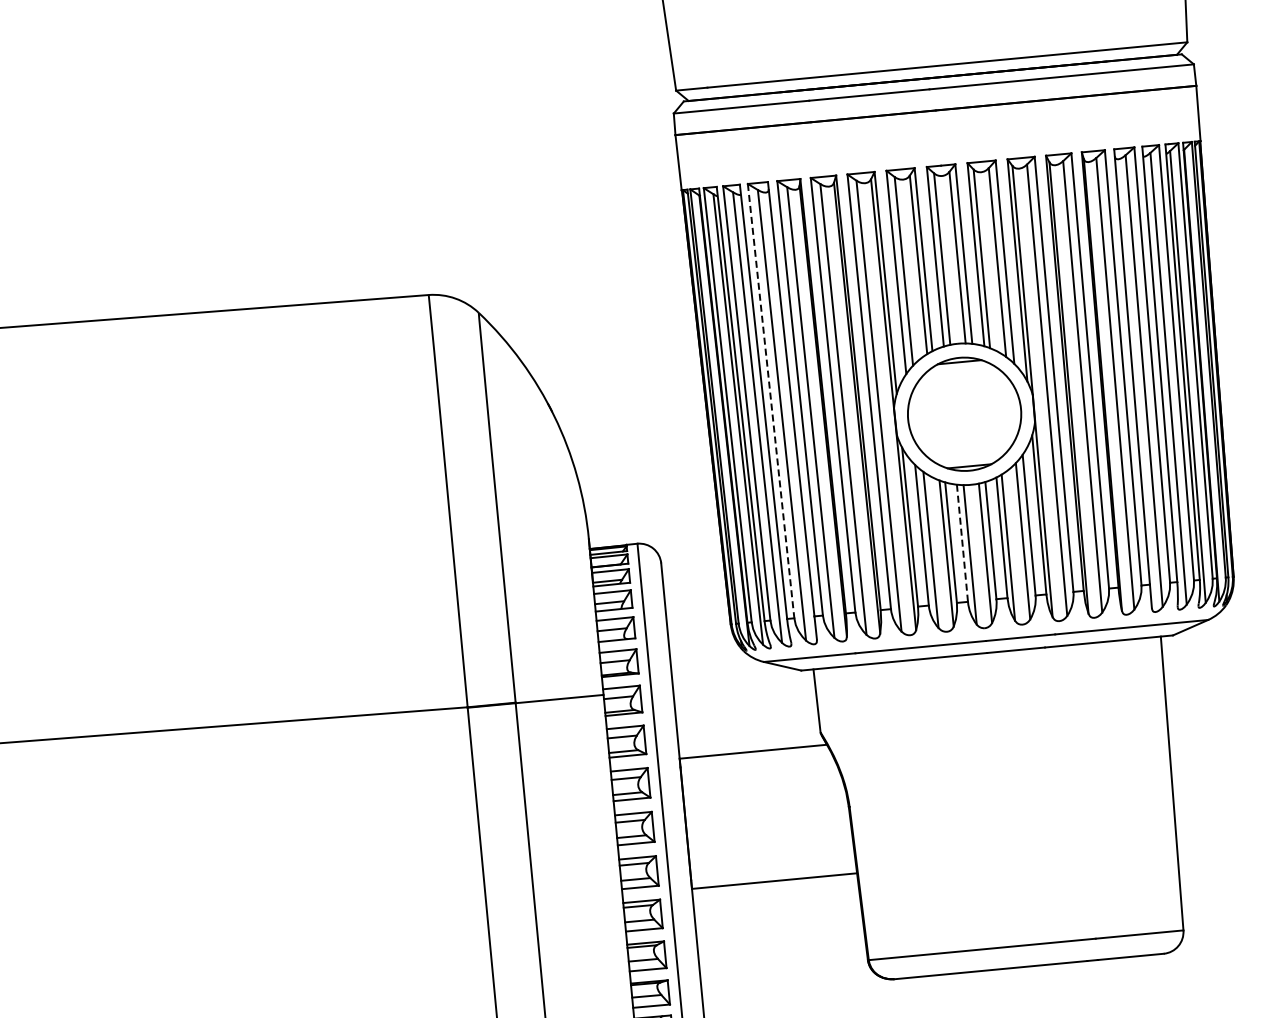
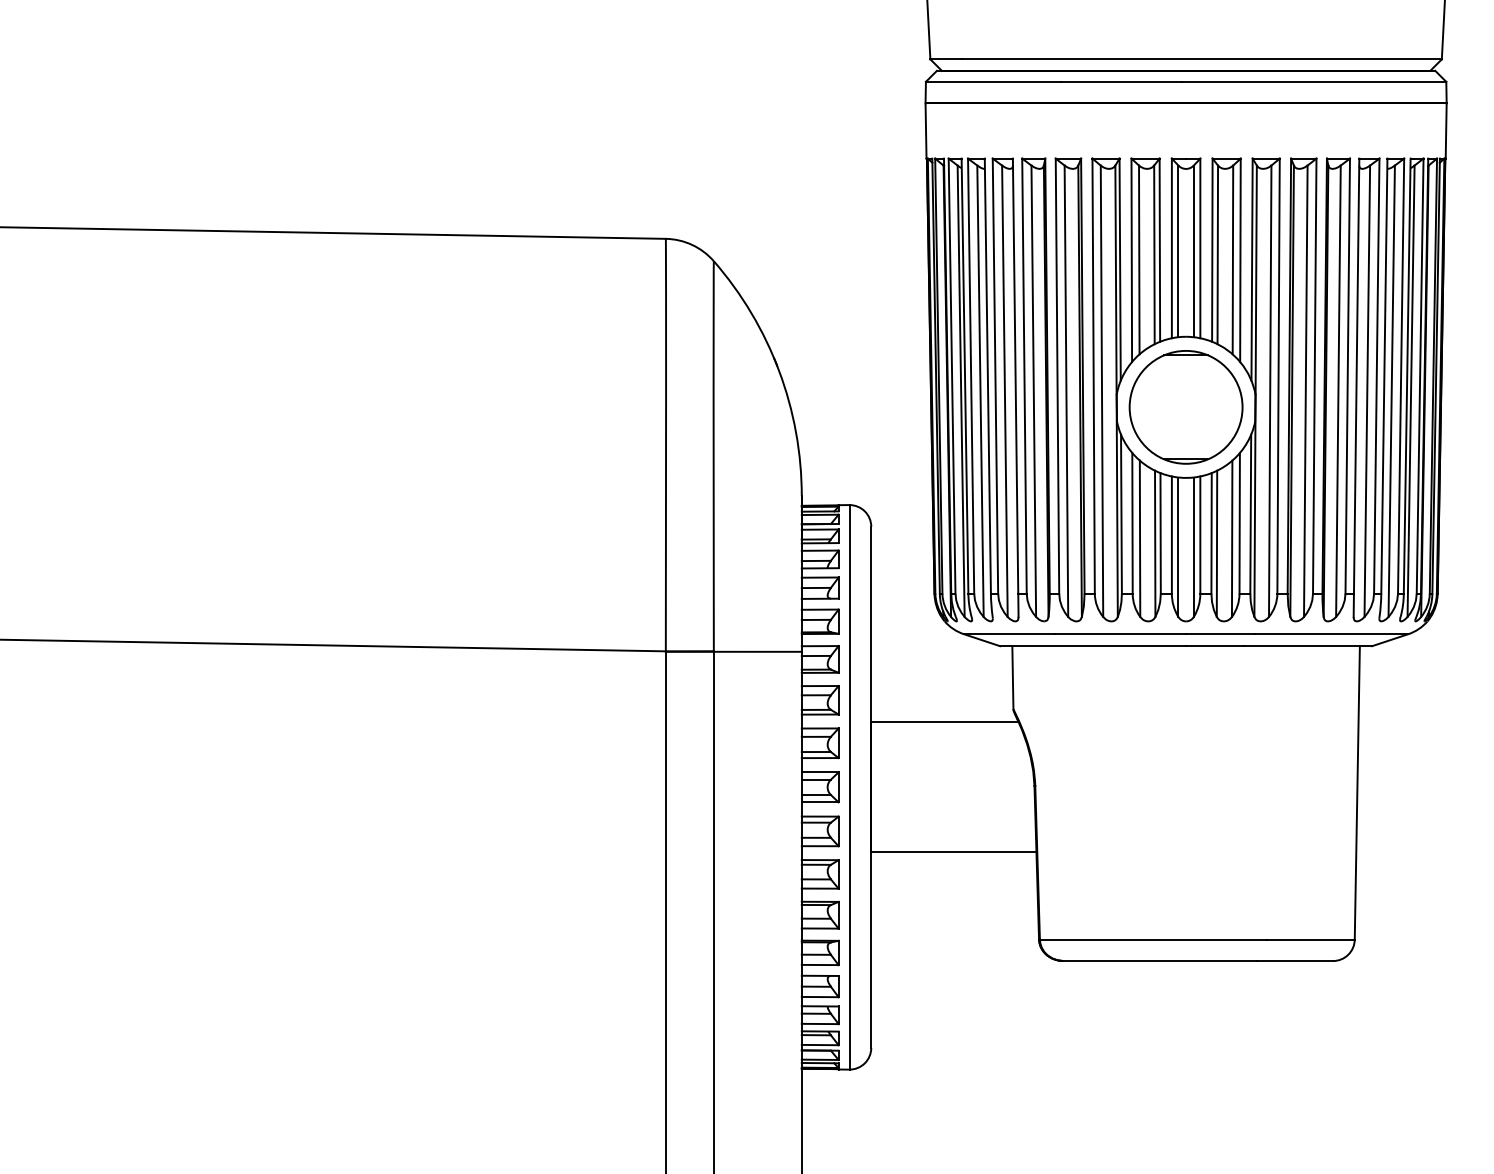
line: (771, 401) -> (995, 376), dashed -> solid
line: (962, 543) -> (1171, 535), dashed -> solid

